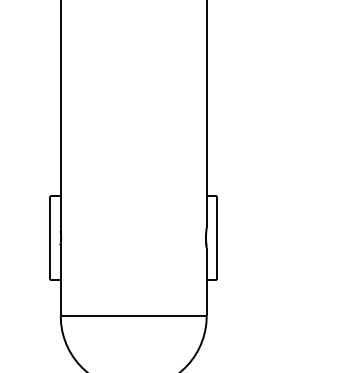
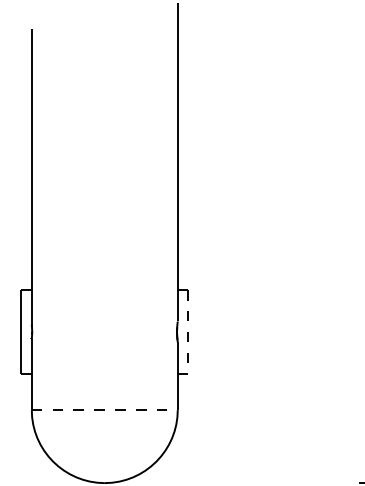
line: (217, 237) -> (188, 331), solid -> dashed
line: (134, 316) -> (105, 410), solid -> dashed

